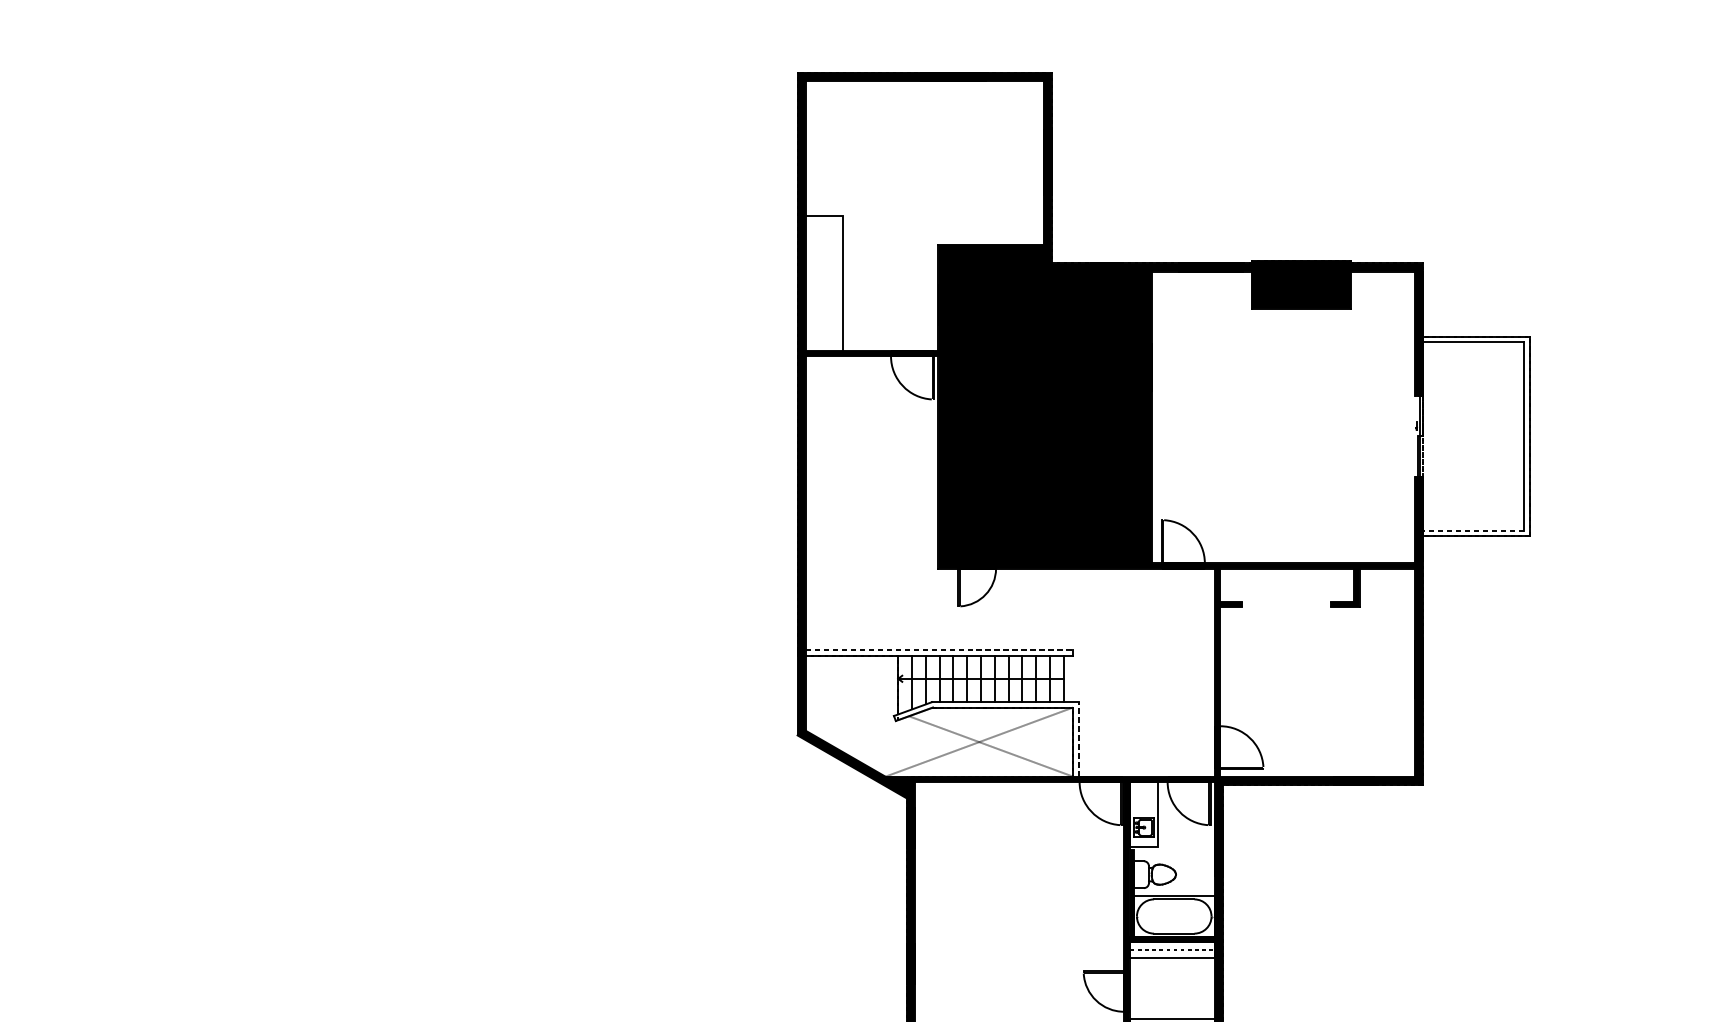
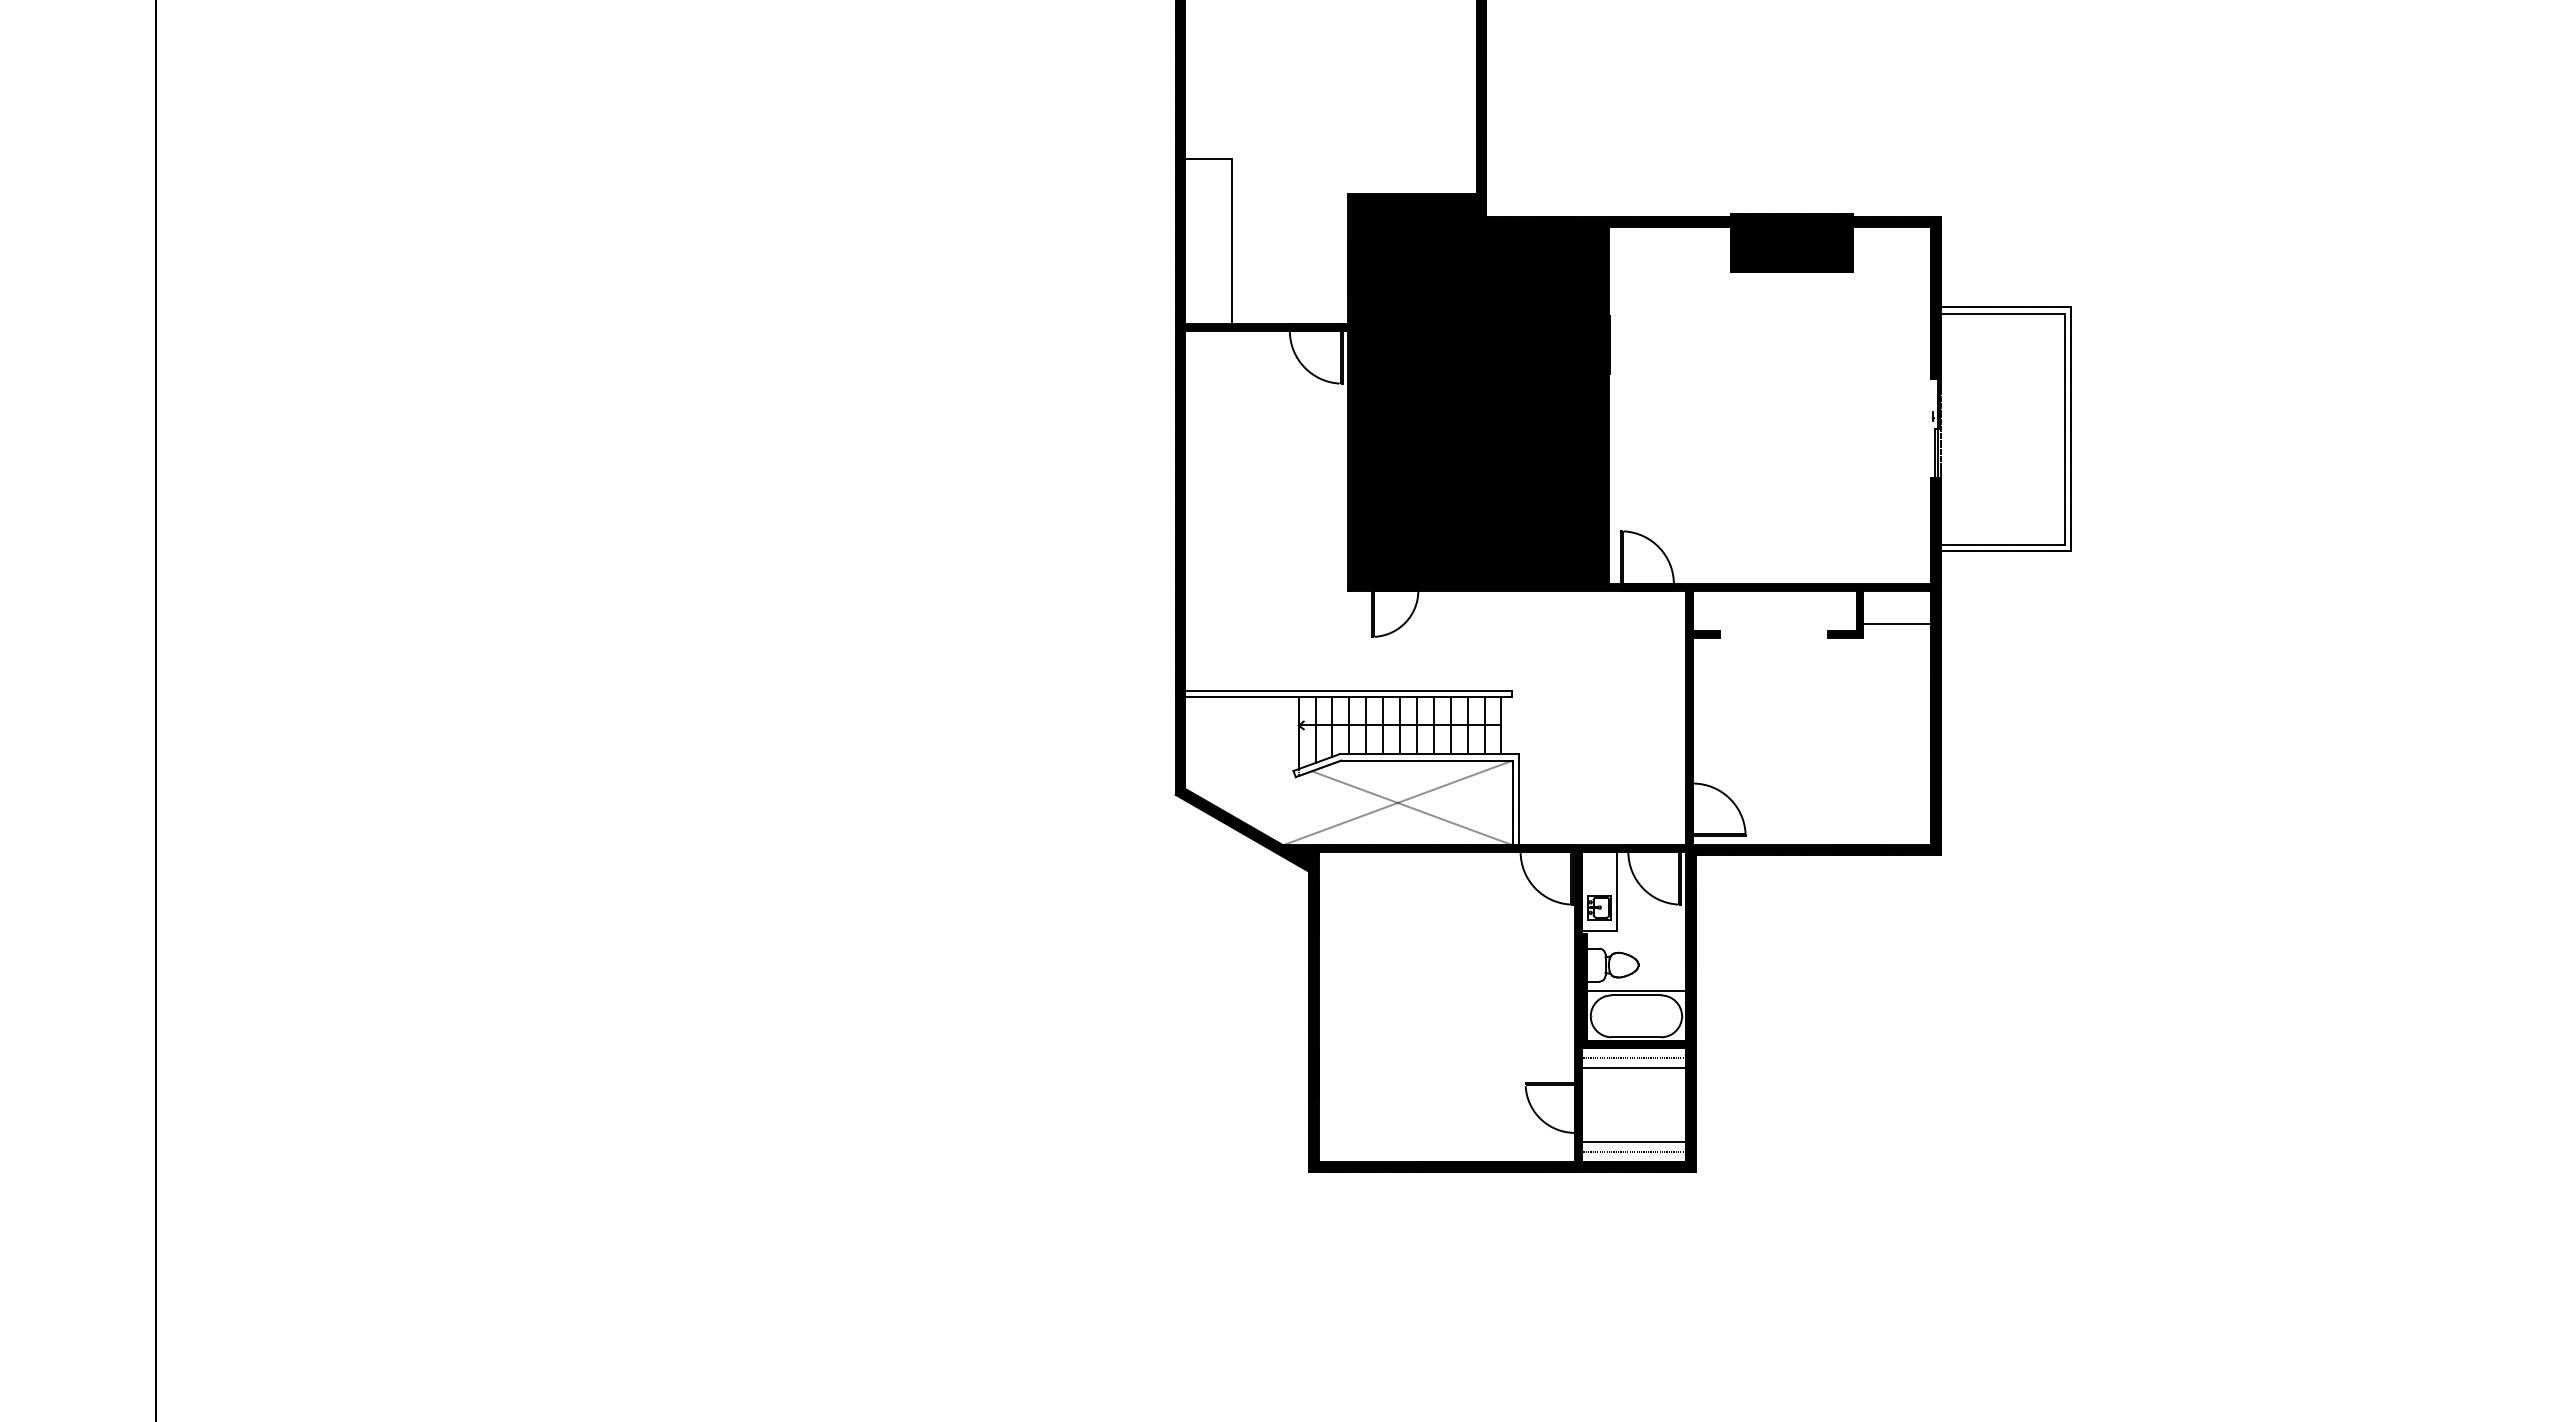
line: (1473, 530) -> (2002, 544), dashed -> solid
line: (1387, 596) -> (1897, 624), added
line: (939, 650) -> (1349, 690), dashed -> solid
line: (1078, 739) -> (1519, 799), dashed -> solid

